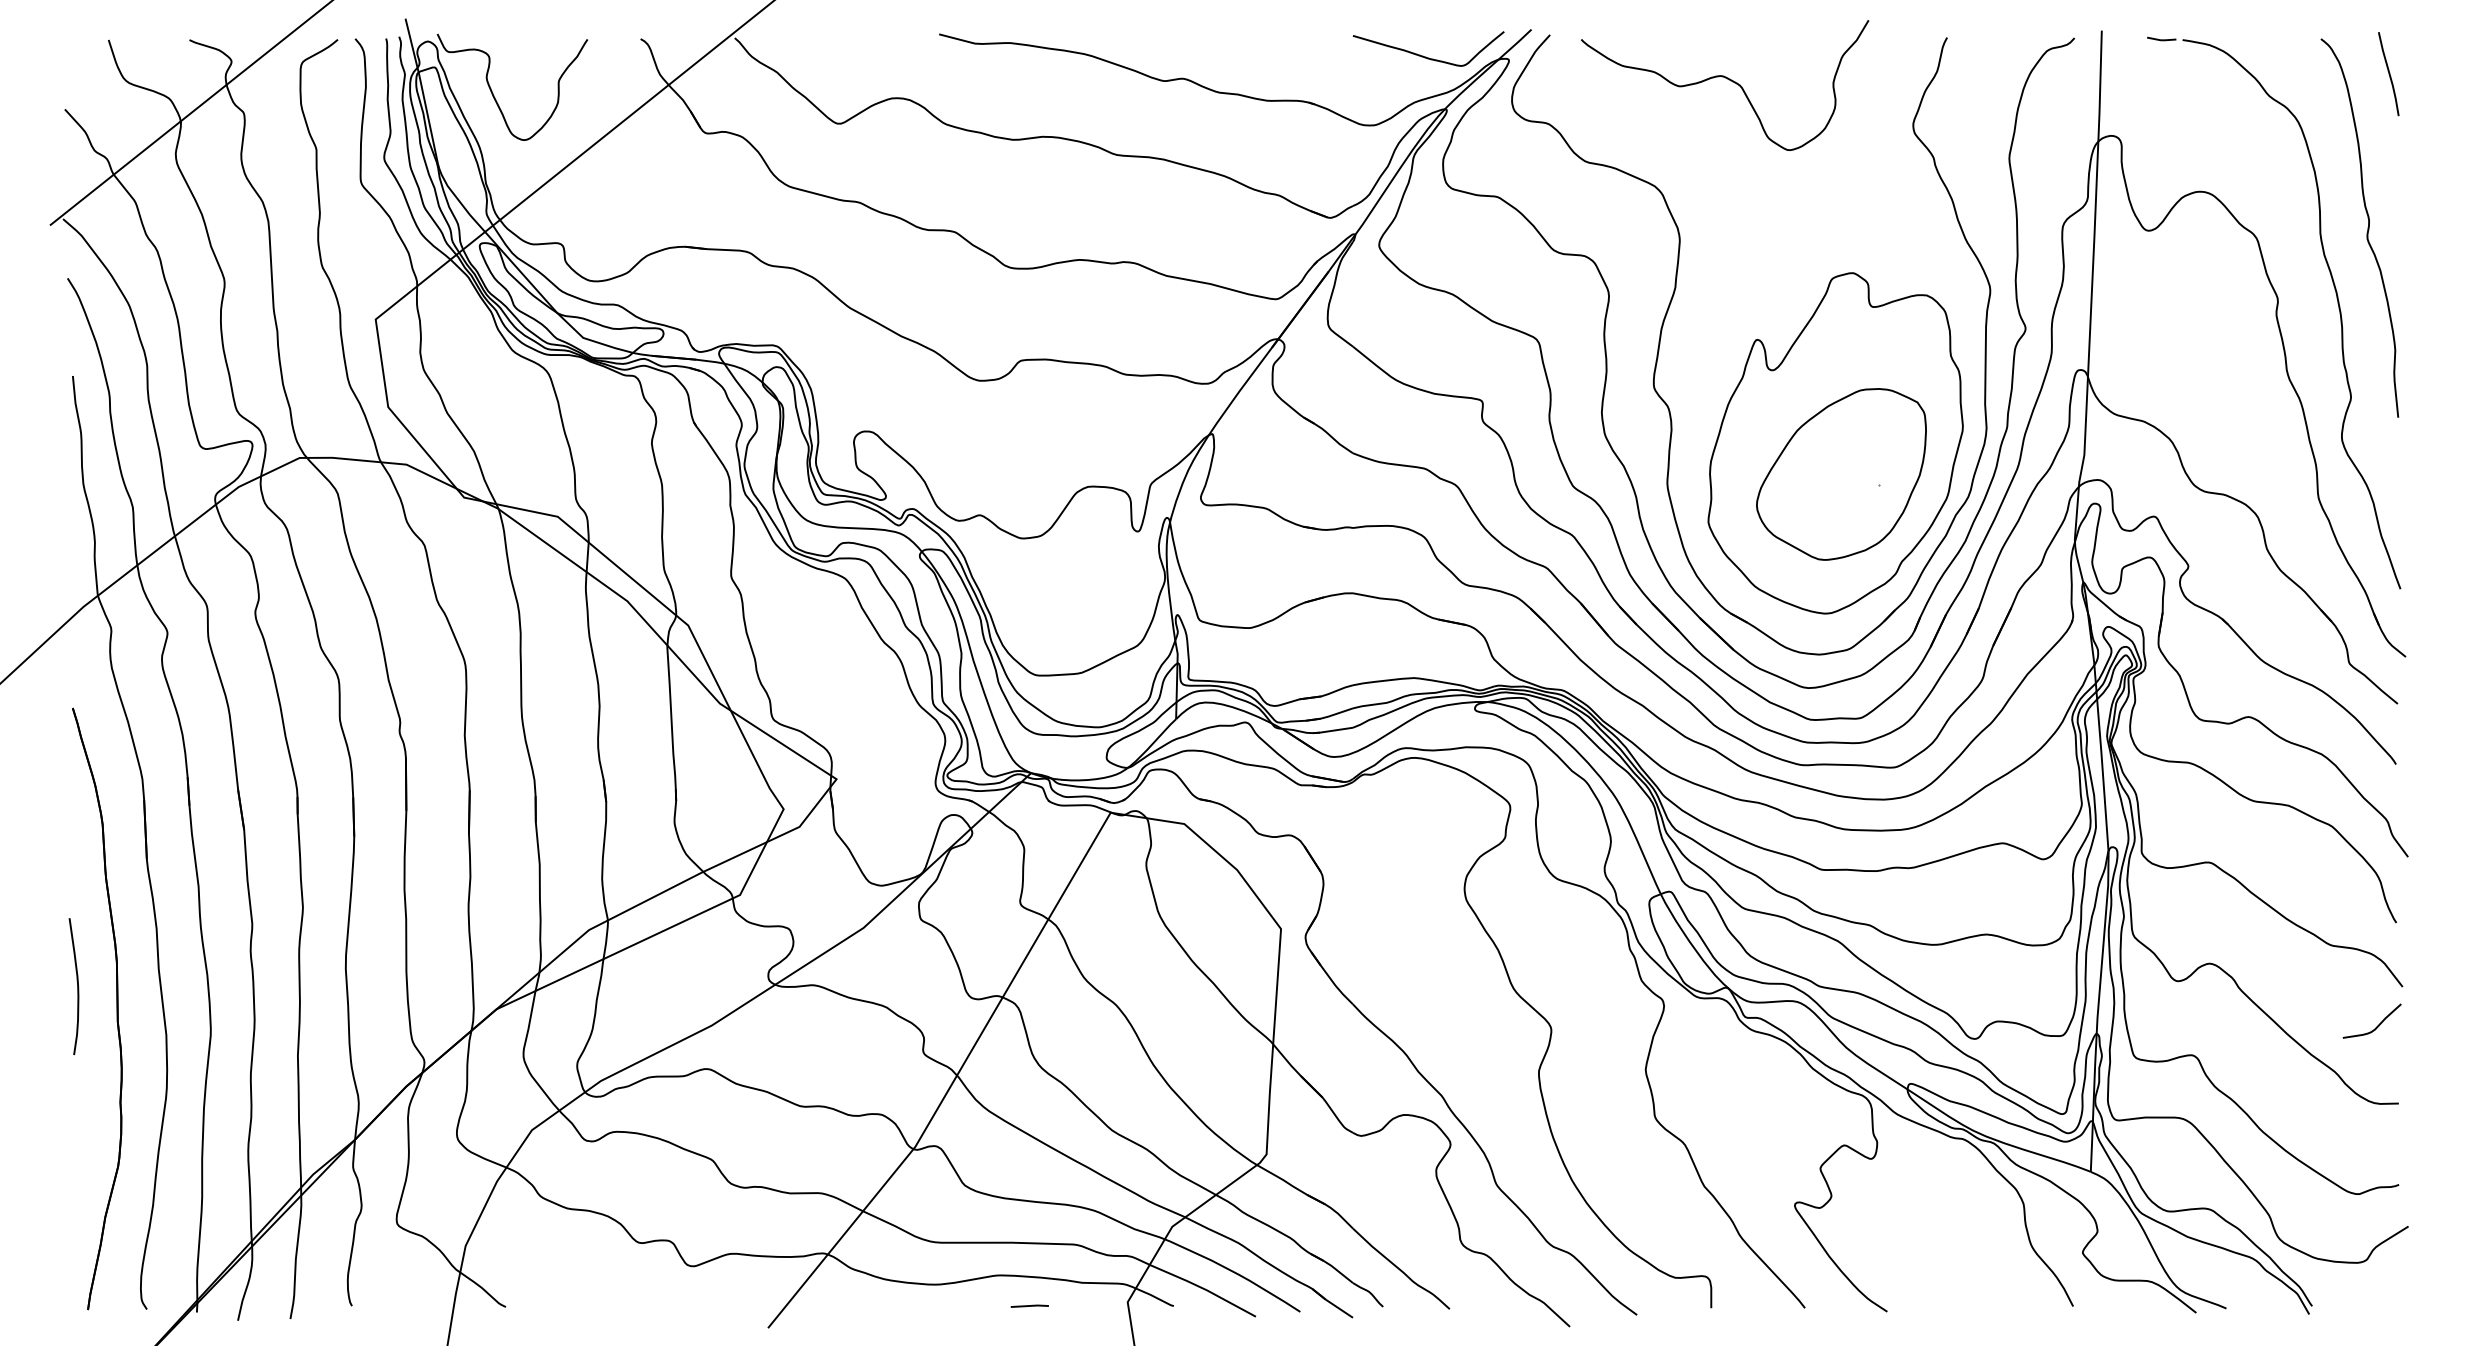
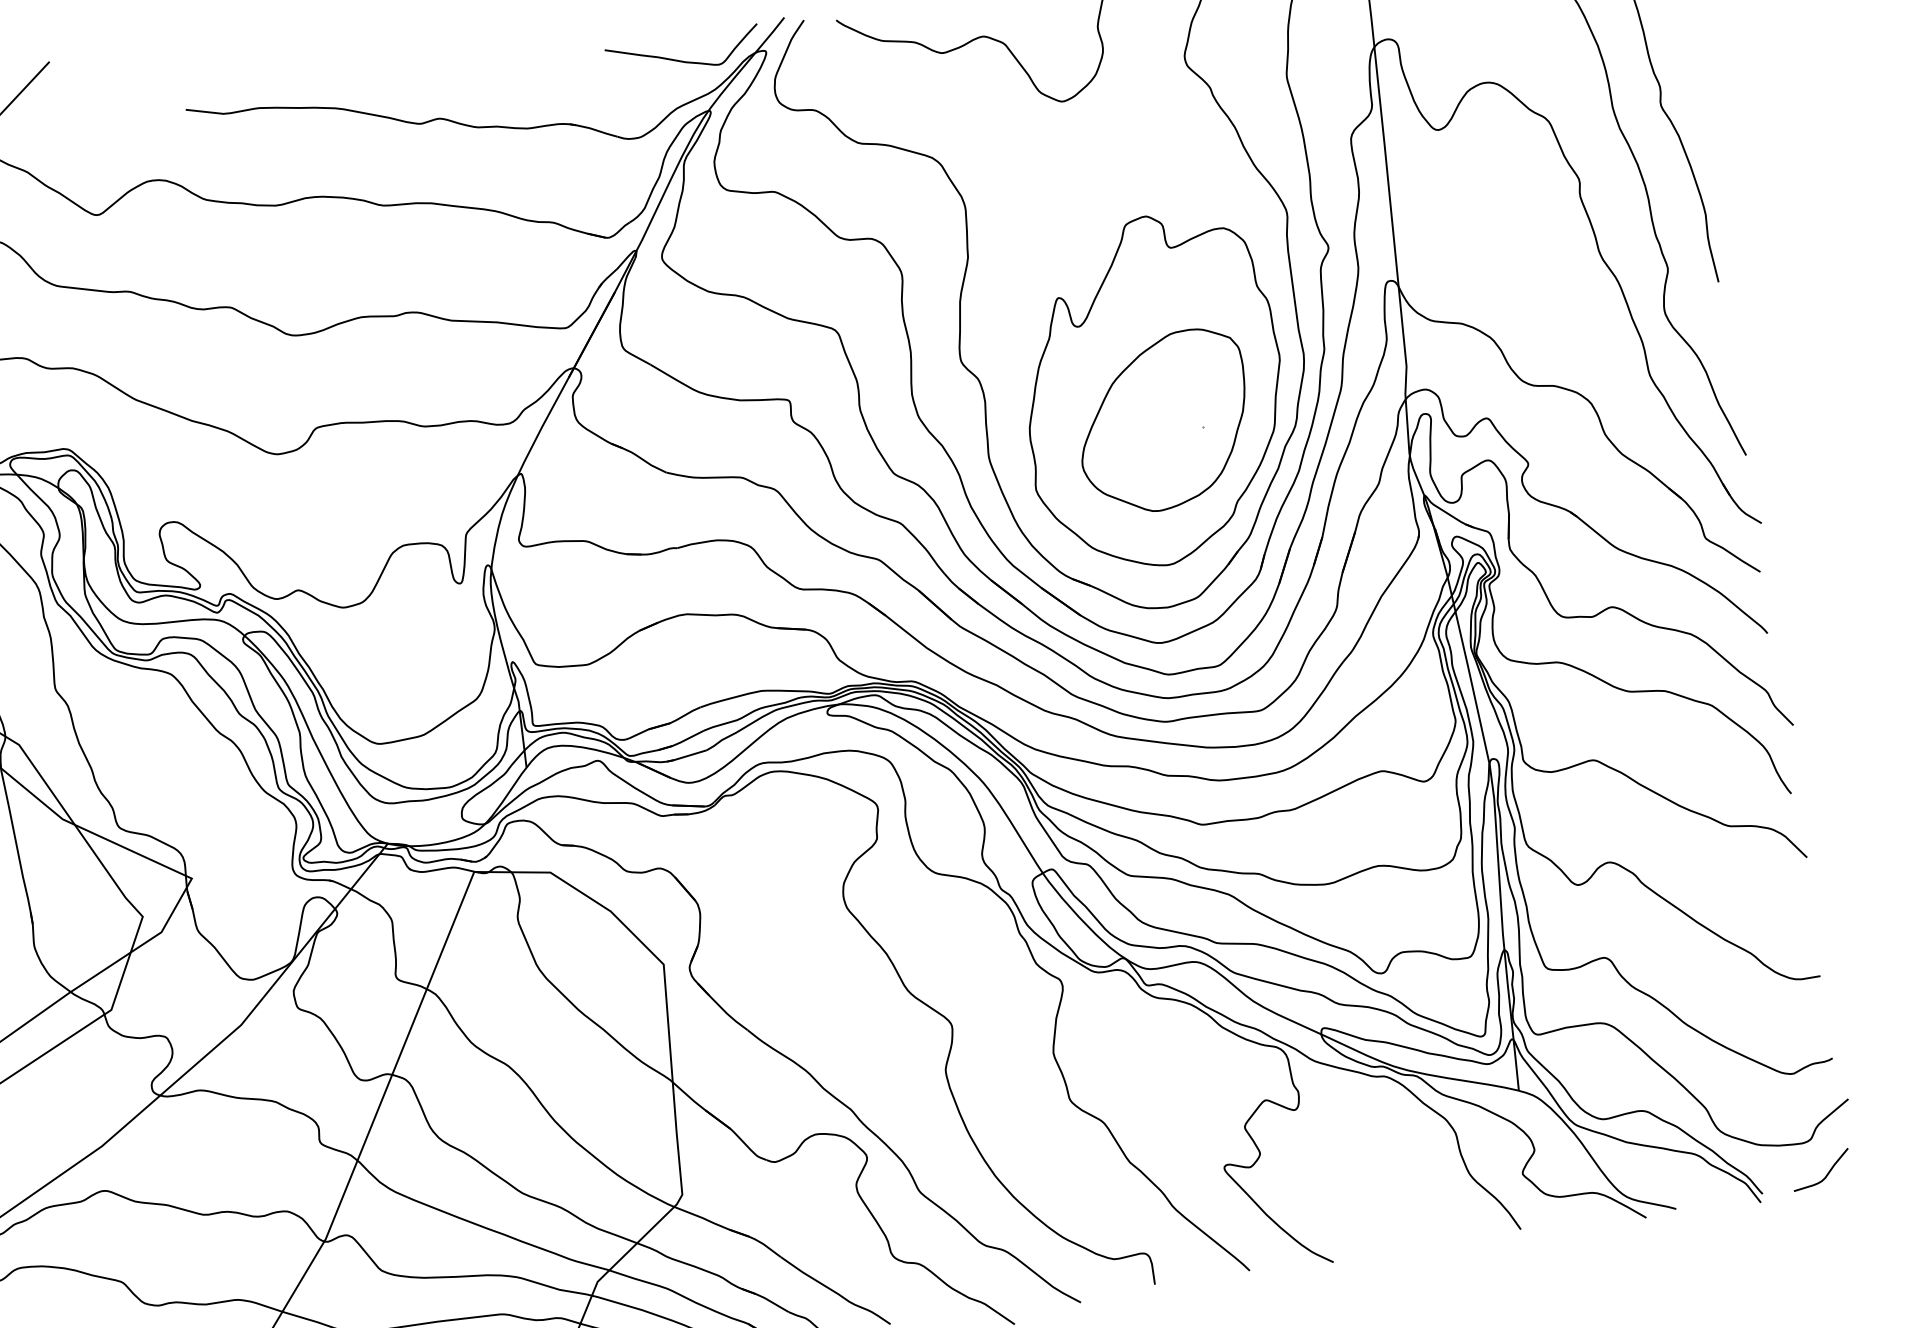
curve: (2377, 1025) -> (1827, 1173), moved

